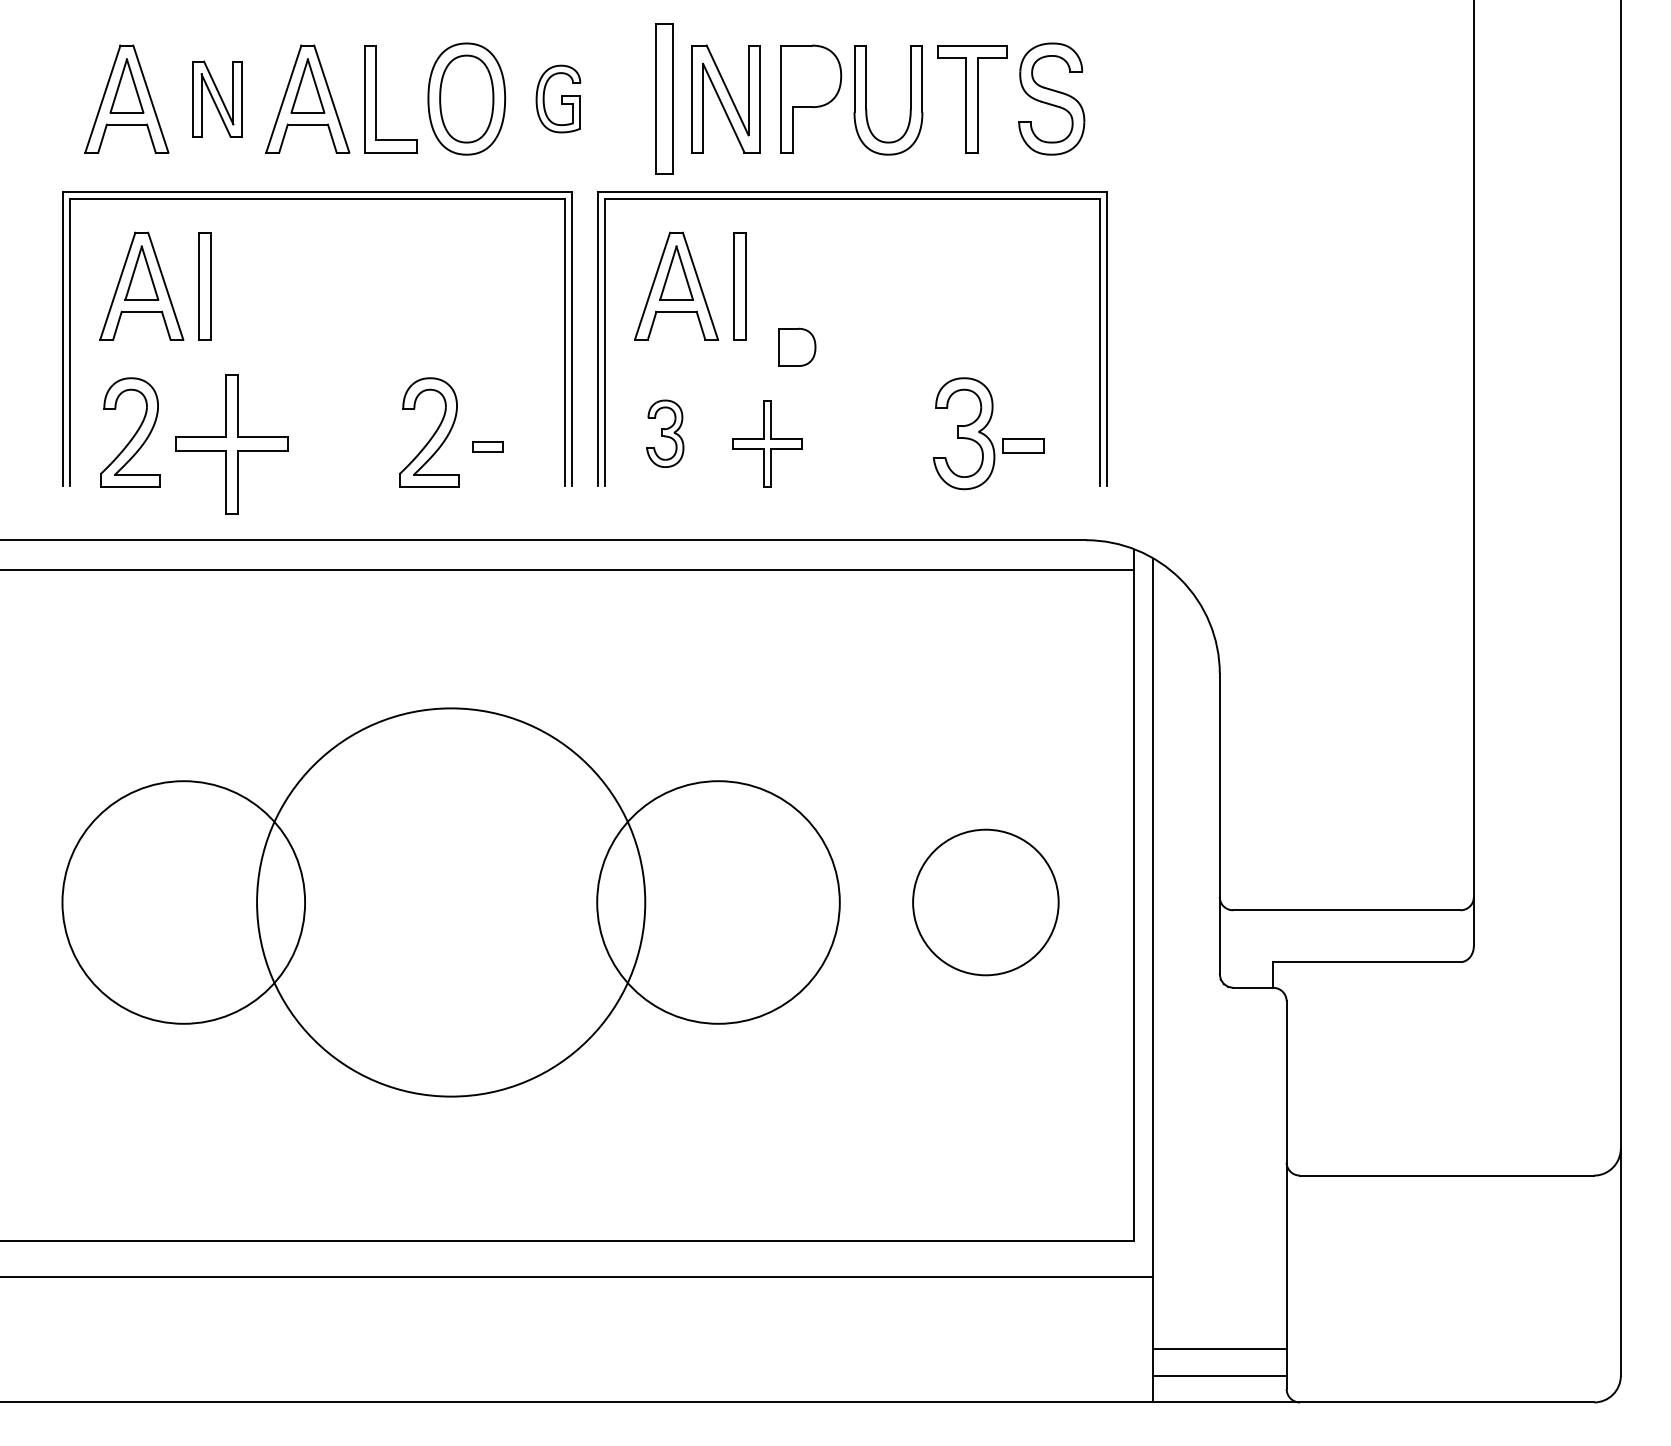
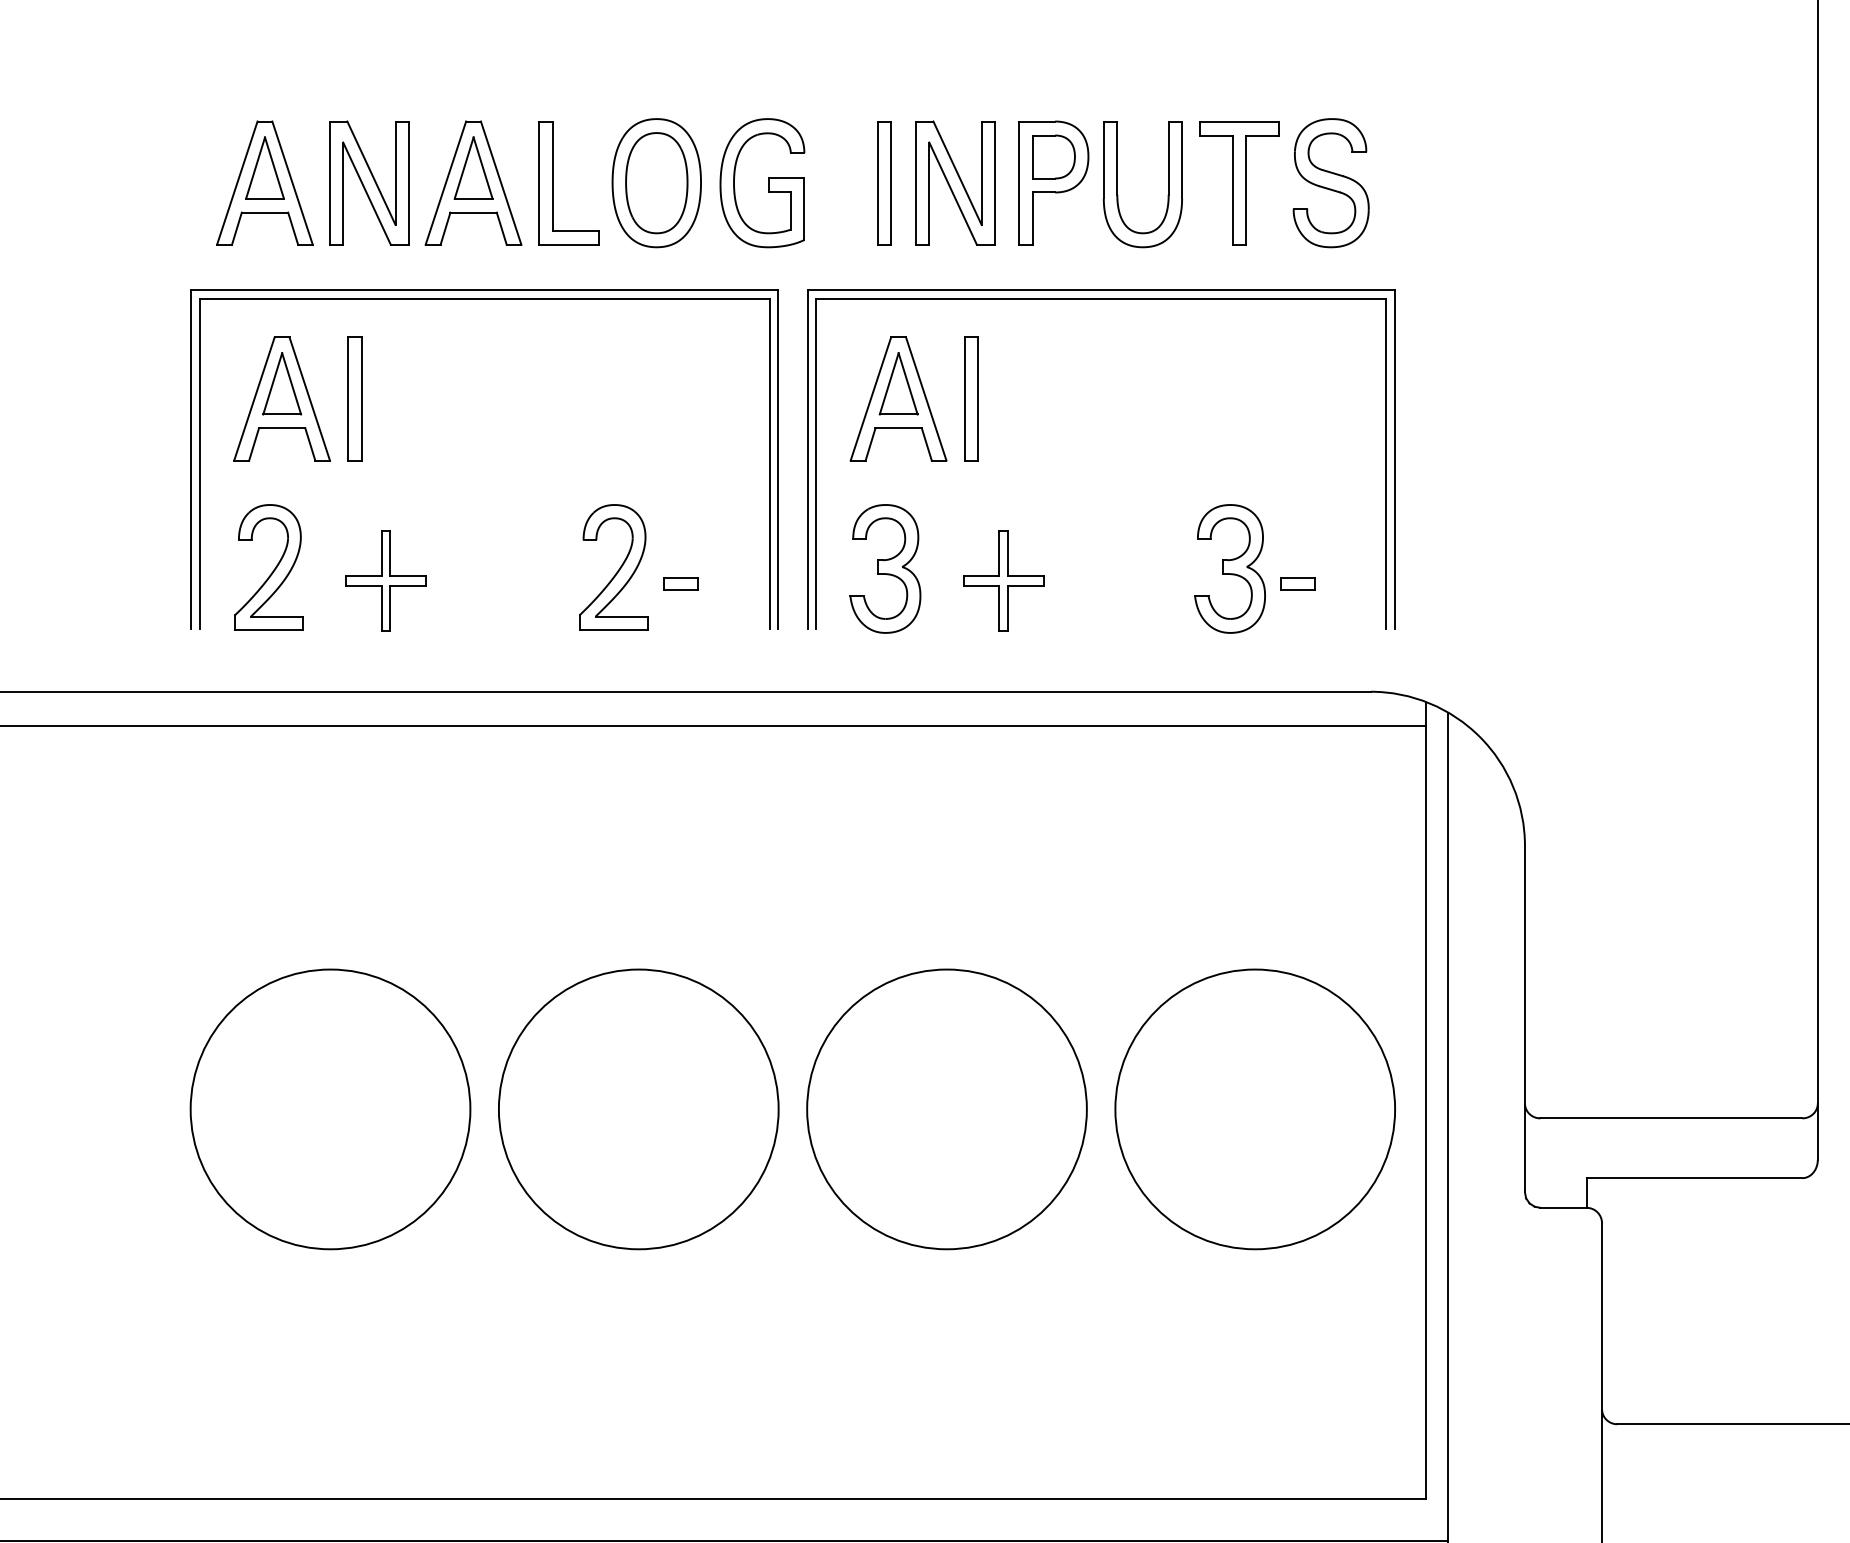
part: (217, 98) -> (369, 182), size x1.43
part: (558, 98) -> (762, 182), size x1.67
part: (663, 99) -> (883, 183), size x0.71
part: (797, 346) -> (1054, 155), moved
part: (665, 433) -> (885, 568), size x1.67
part: (231, 443) -> (385, 580), size x0.62
part: (1023, 446) -> (1298, 583), size x0.71
circle: (450, 902) -> (638, 1109), size x0.62
circle: (985, 902) -> (1254, 1109), size x1.67

